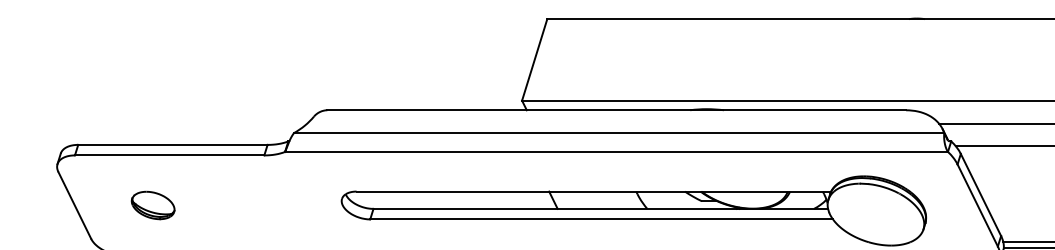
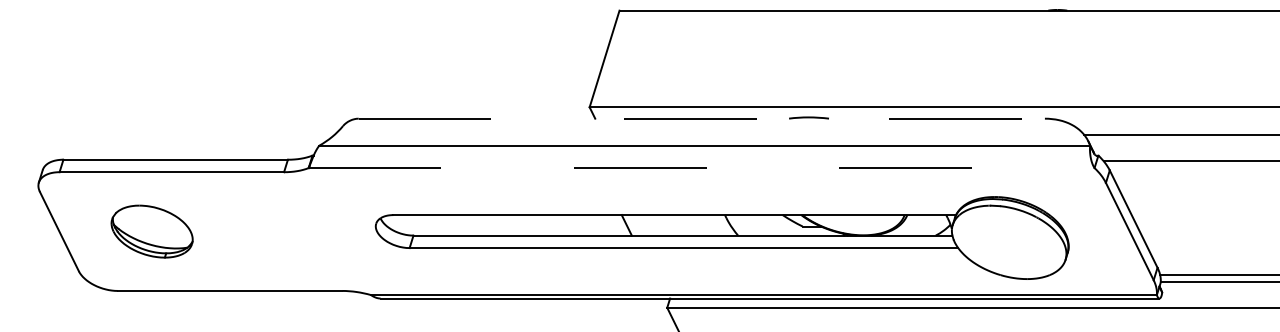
line: (617, 110) -> (702, 118), solid -> dashed
line: (616, 152) -> (701, 168), solid -> dashed
part: (153, 205) -> (152, 231), size x1.6

